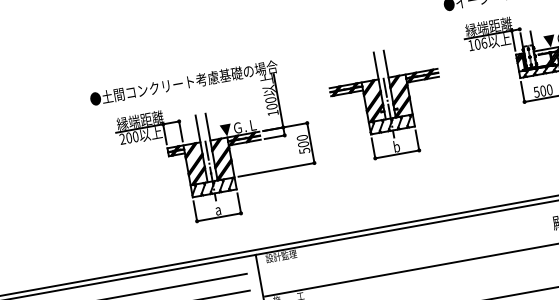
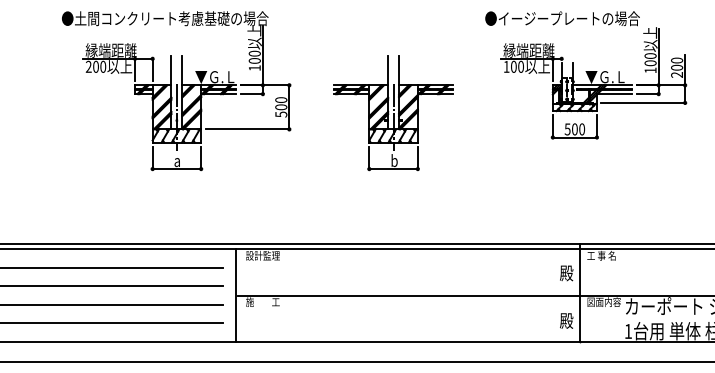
text: (484, 42) -> (521, 66), 106 -> 100
part: (388, 104) -> (393, 113), moved
part: (206, 147) -> (176, 91), moved

